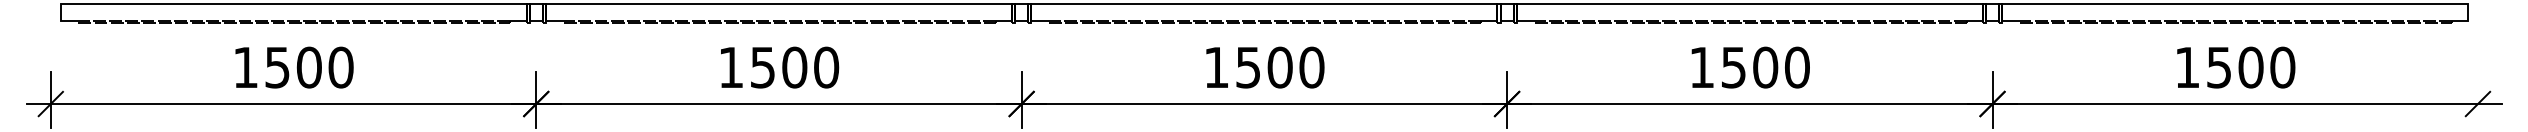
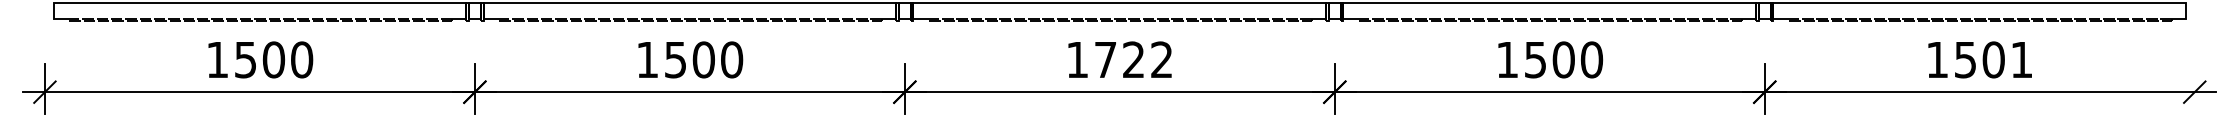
text: (1280, 67) -> (1134, 59), 1500 -> 1722
text: (2282, 67) -> (2021, 59), 1500 -> 1501

